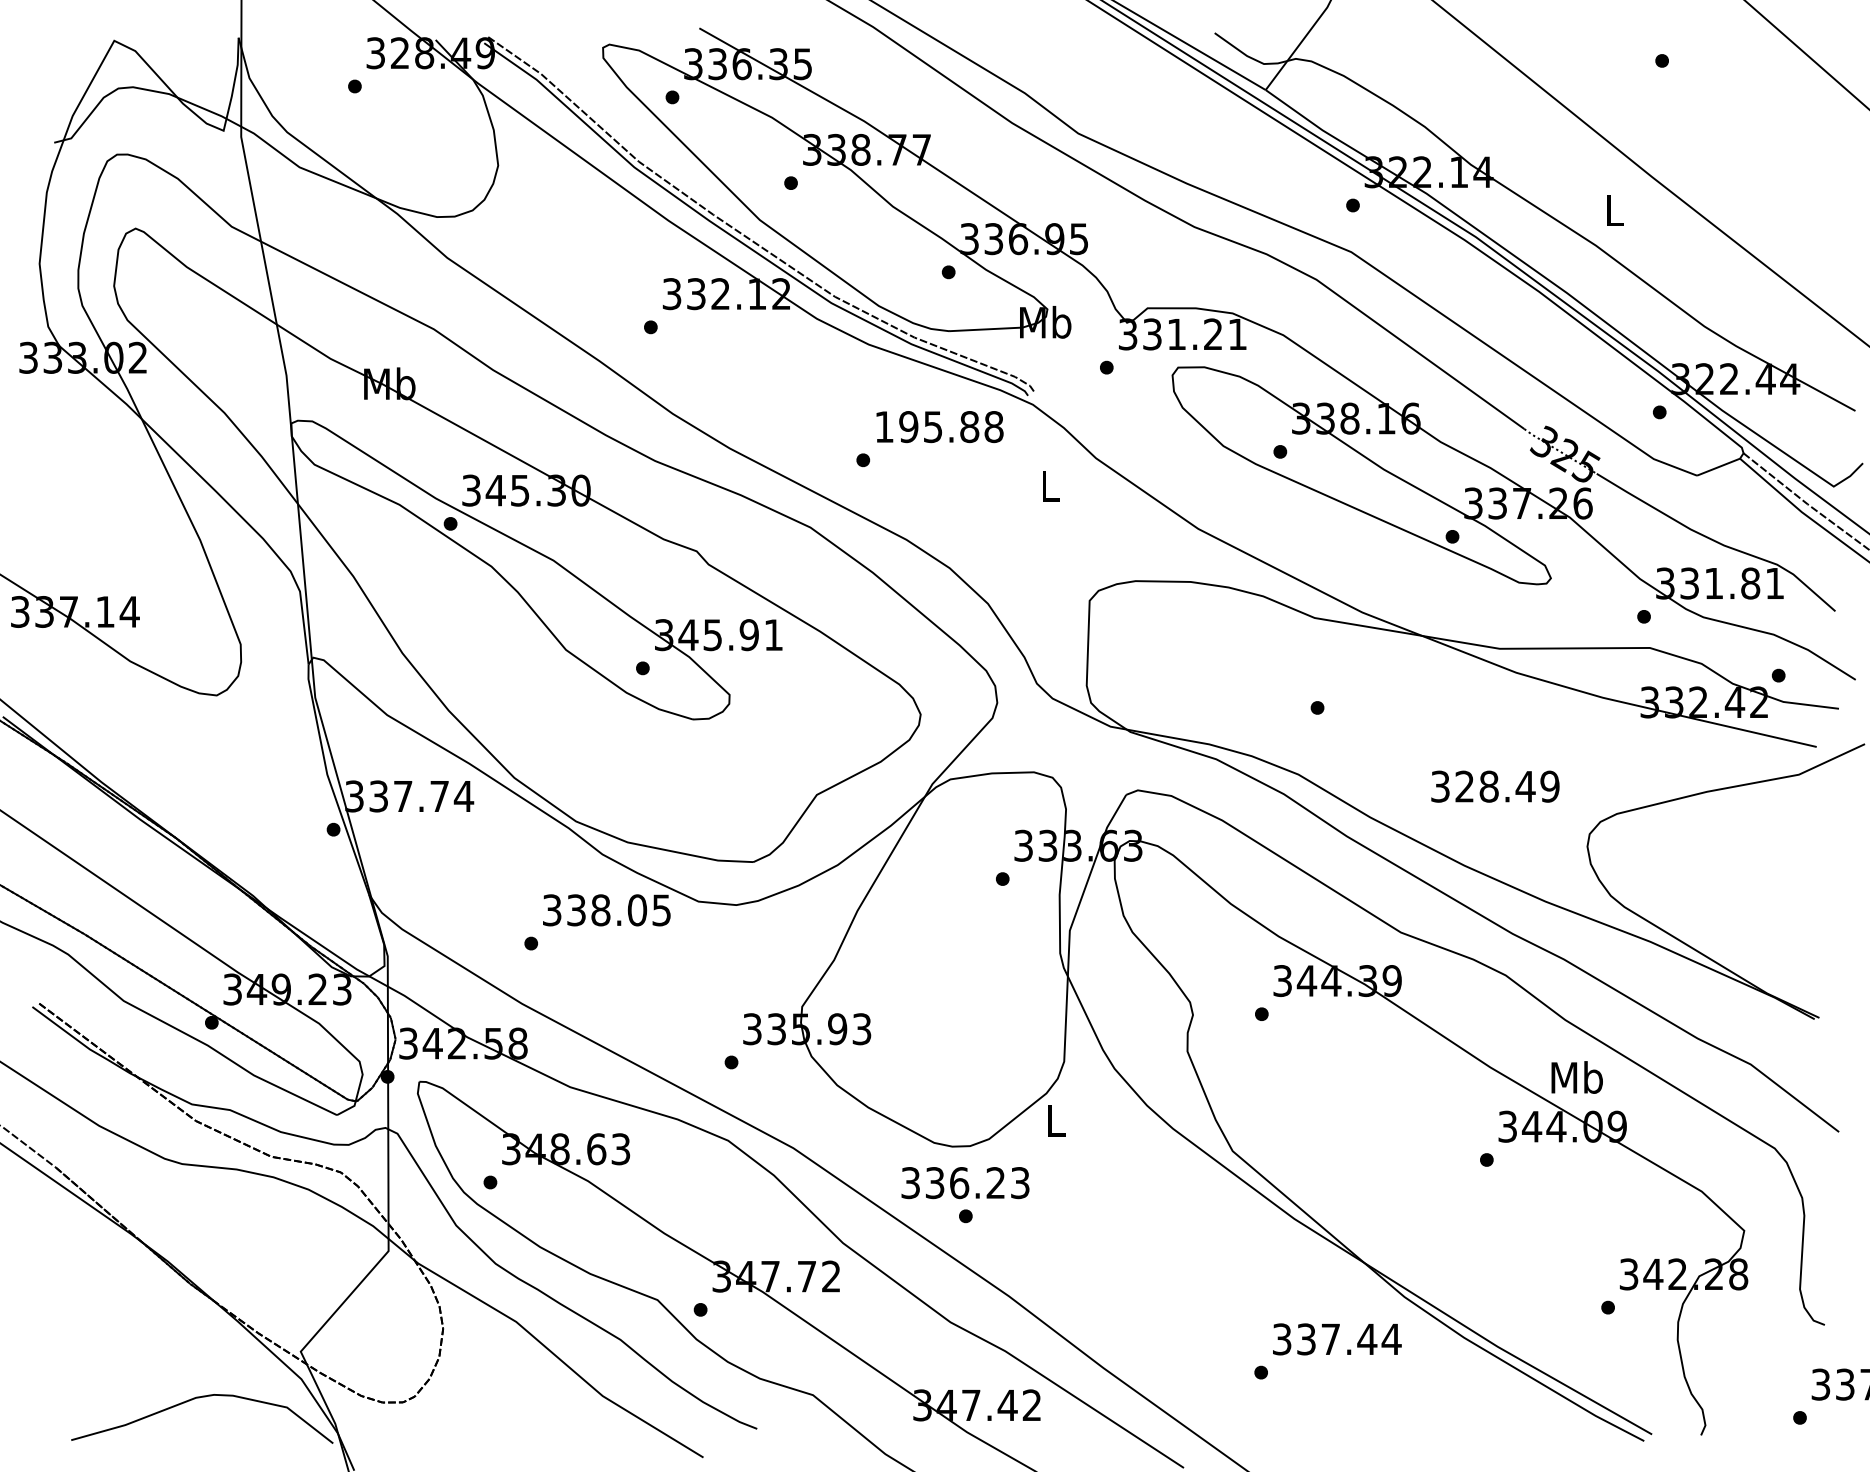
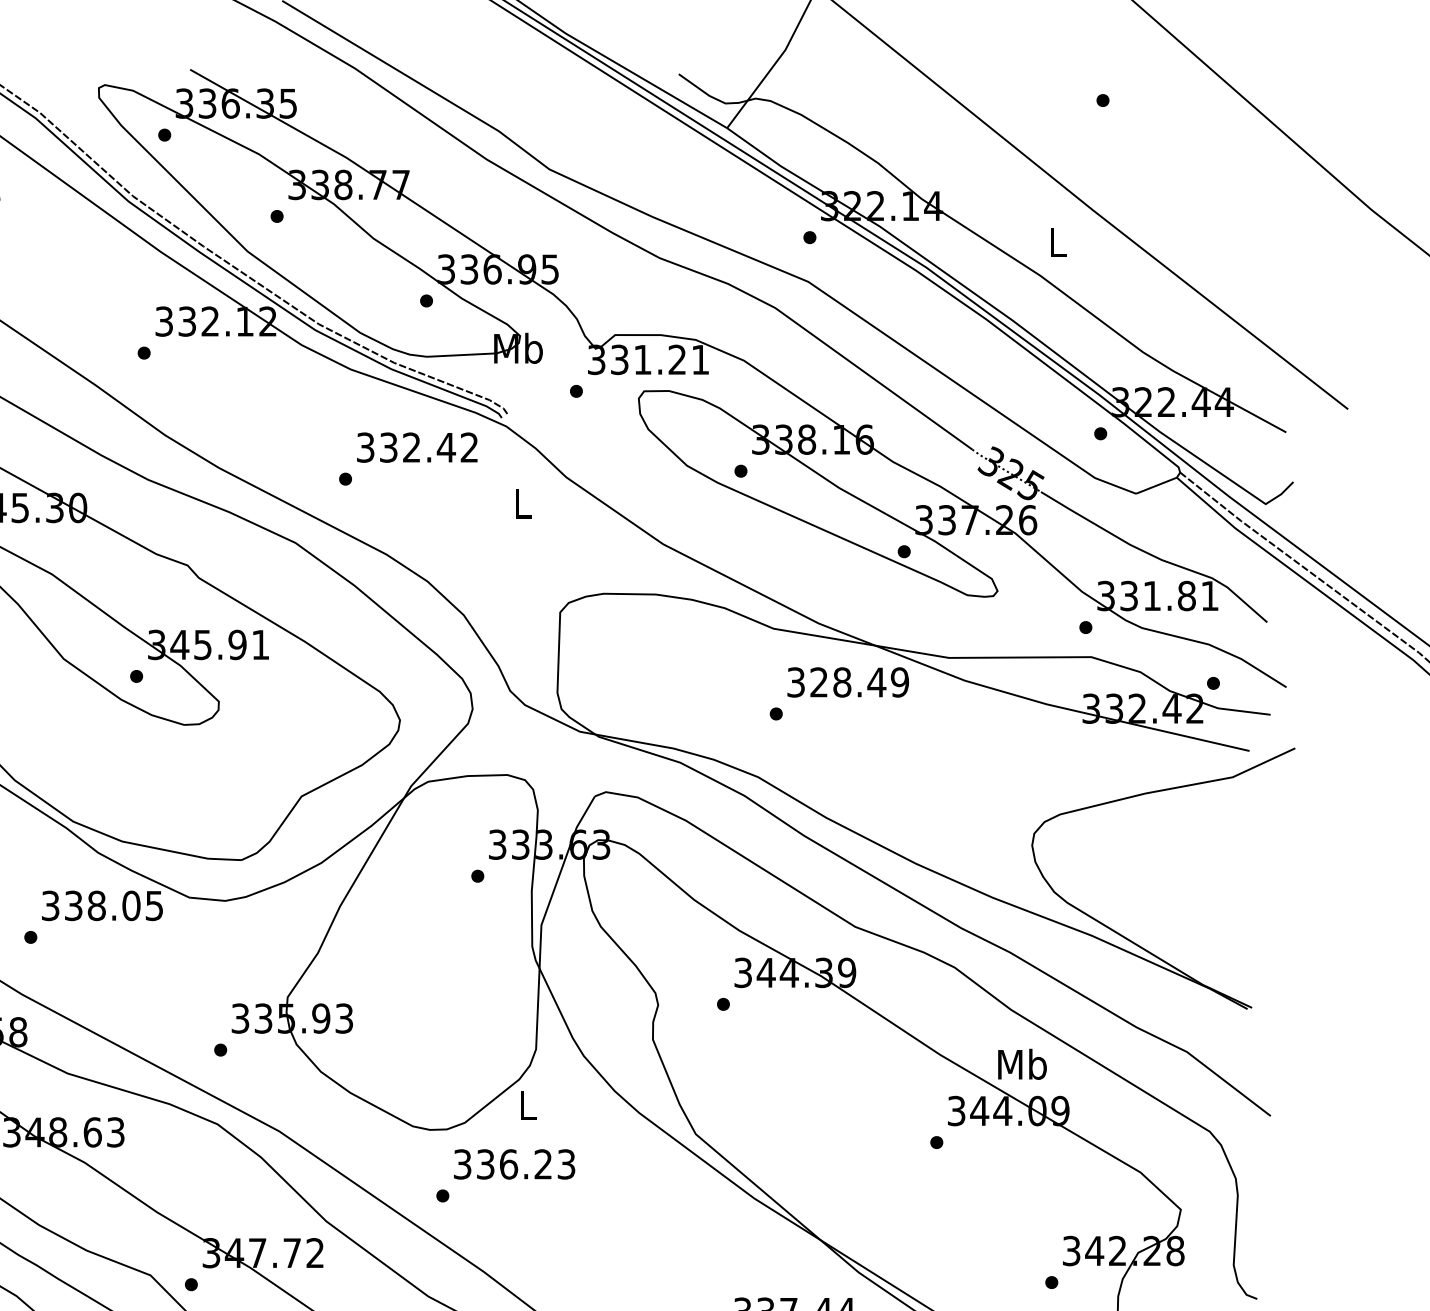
text: (939, 427) -> (417, 448), 195.88 -> 332.42
text: (1495, 786) -> (848, 682), moved
text: (965, 1183) -> (514, 1164), moved

